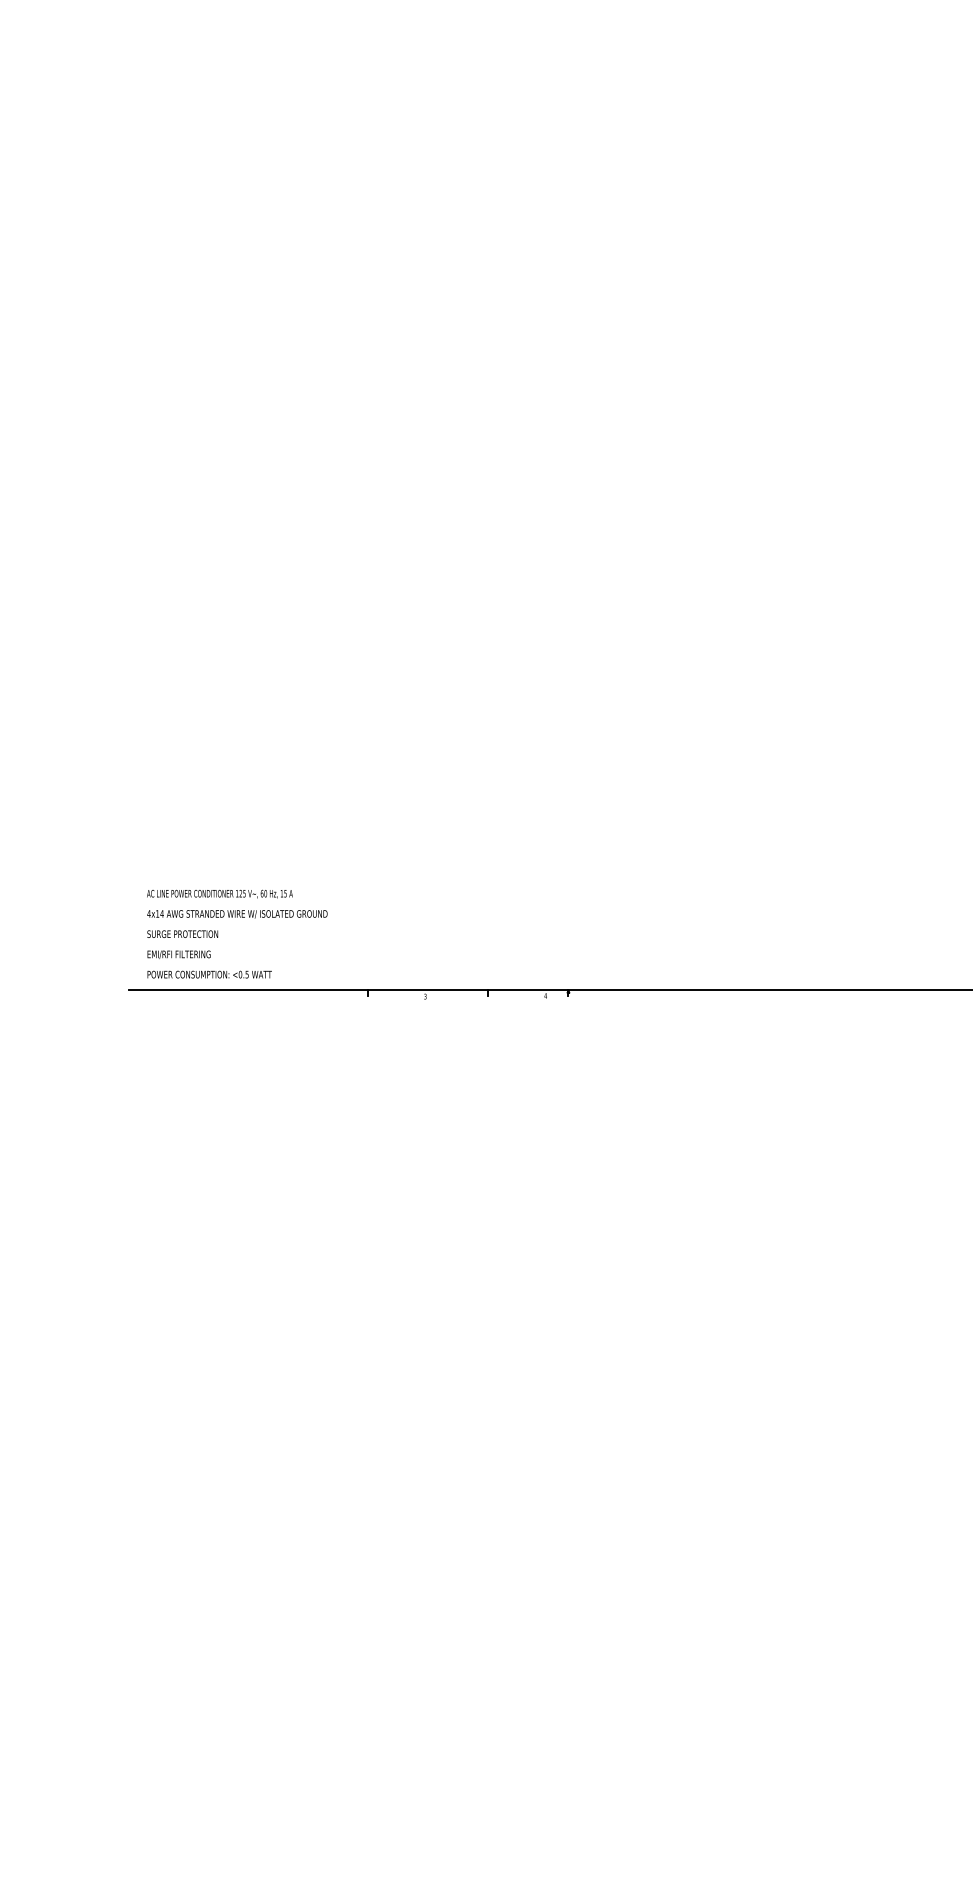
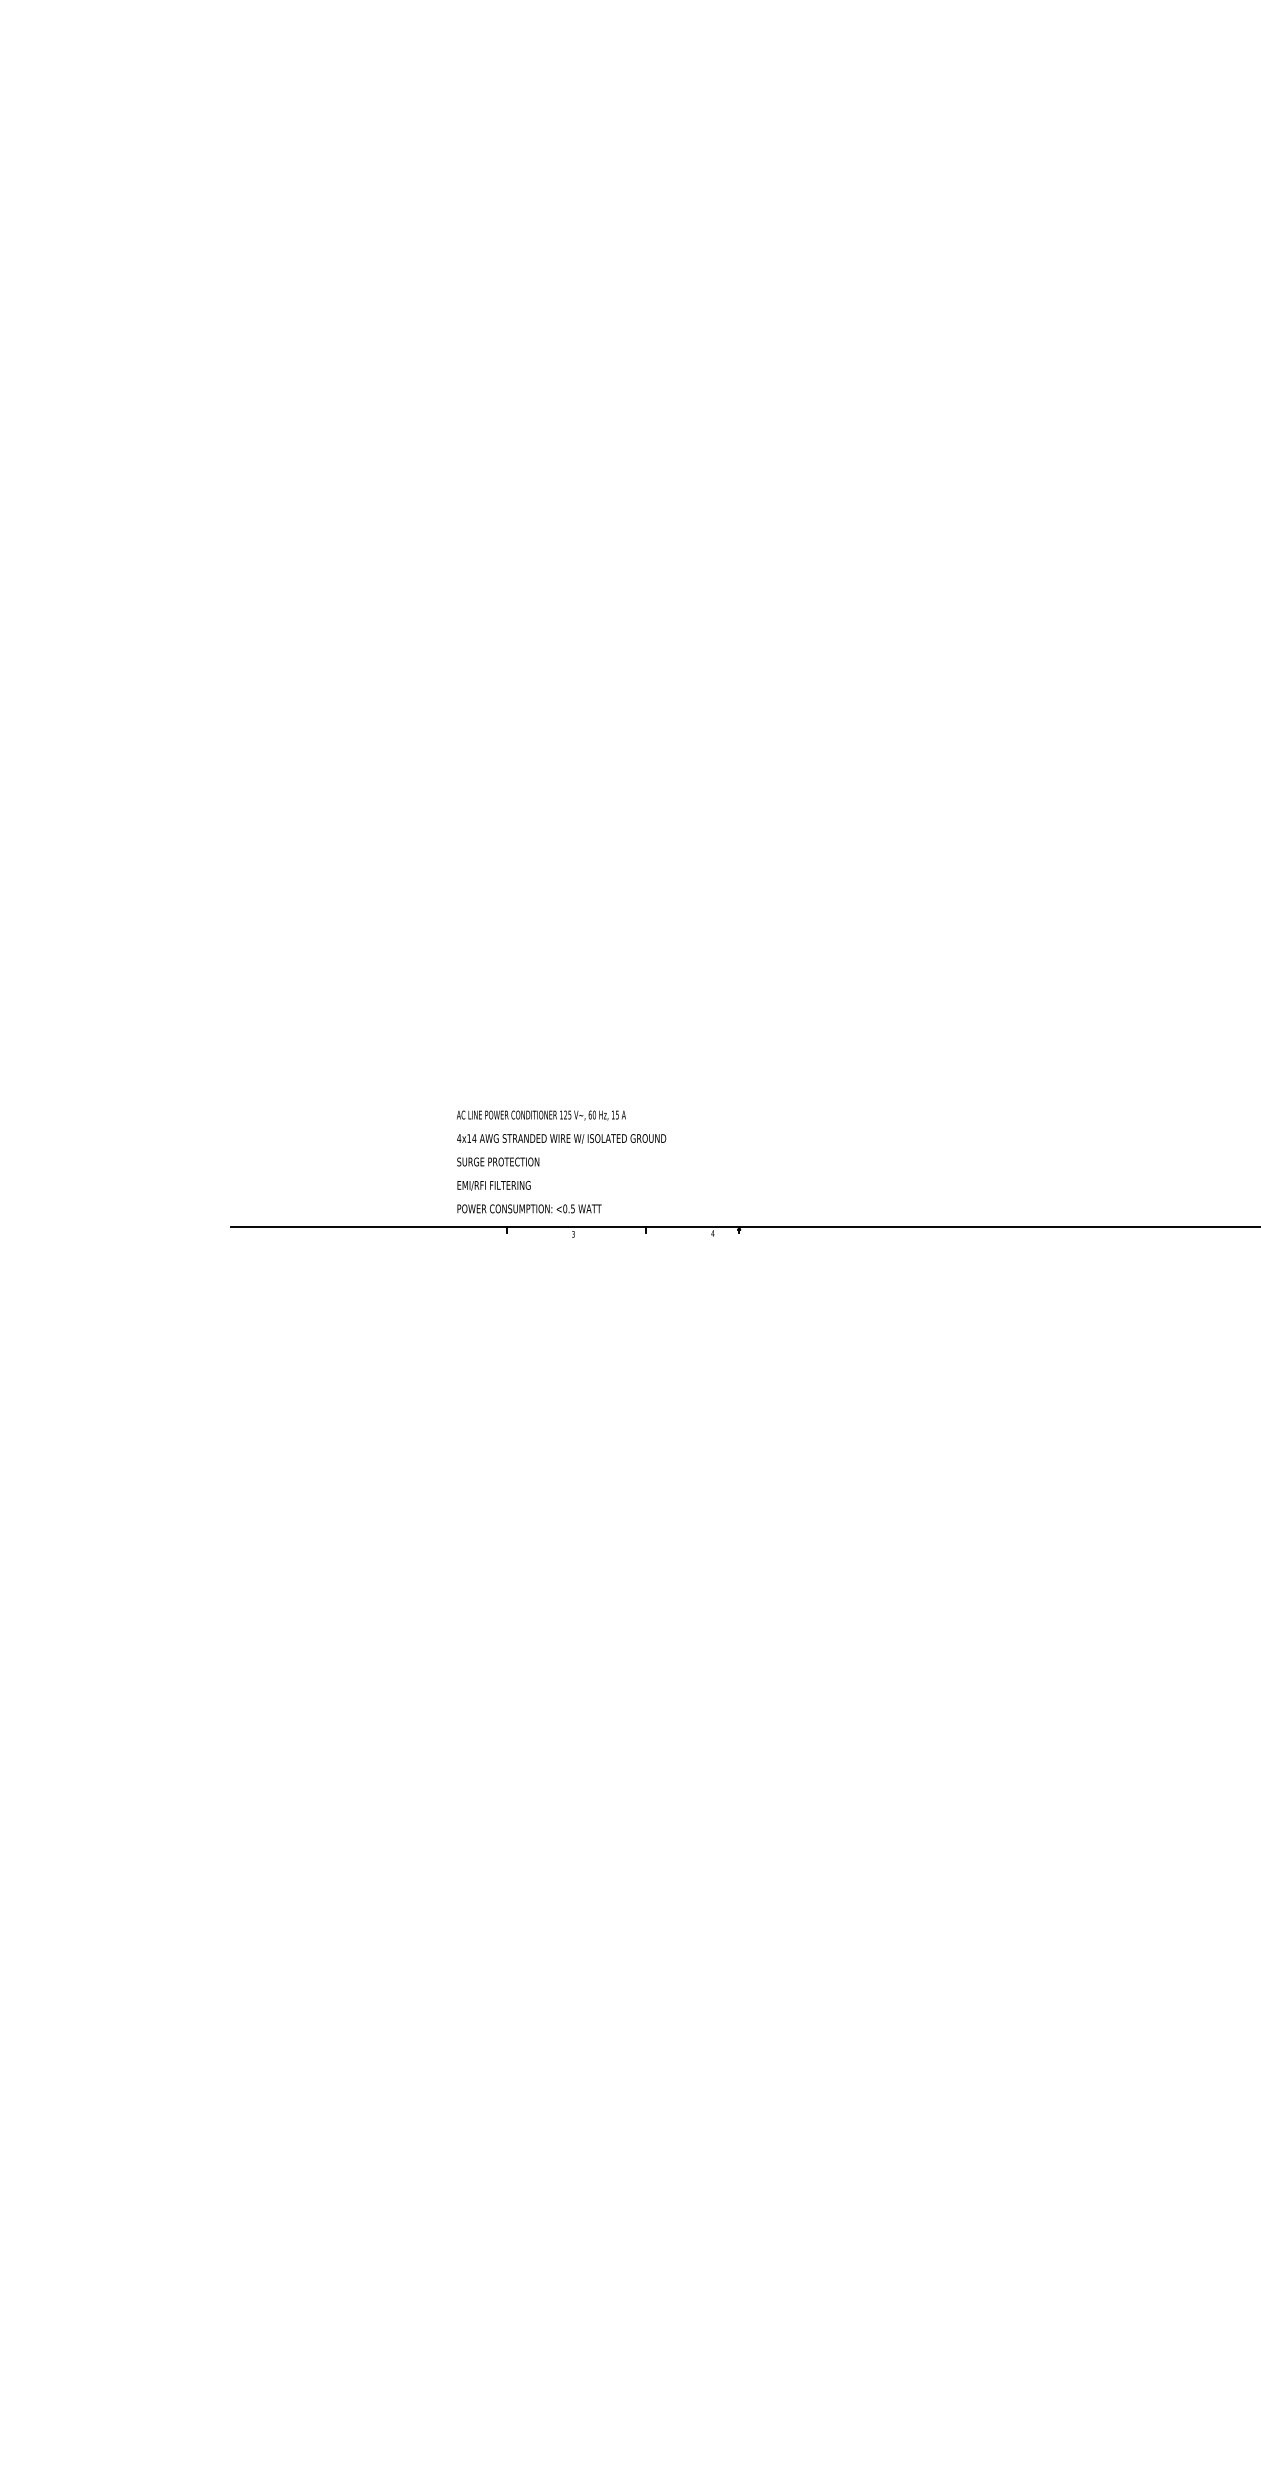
text: (237, 933) -> (561, 1161), moved

